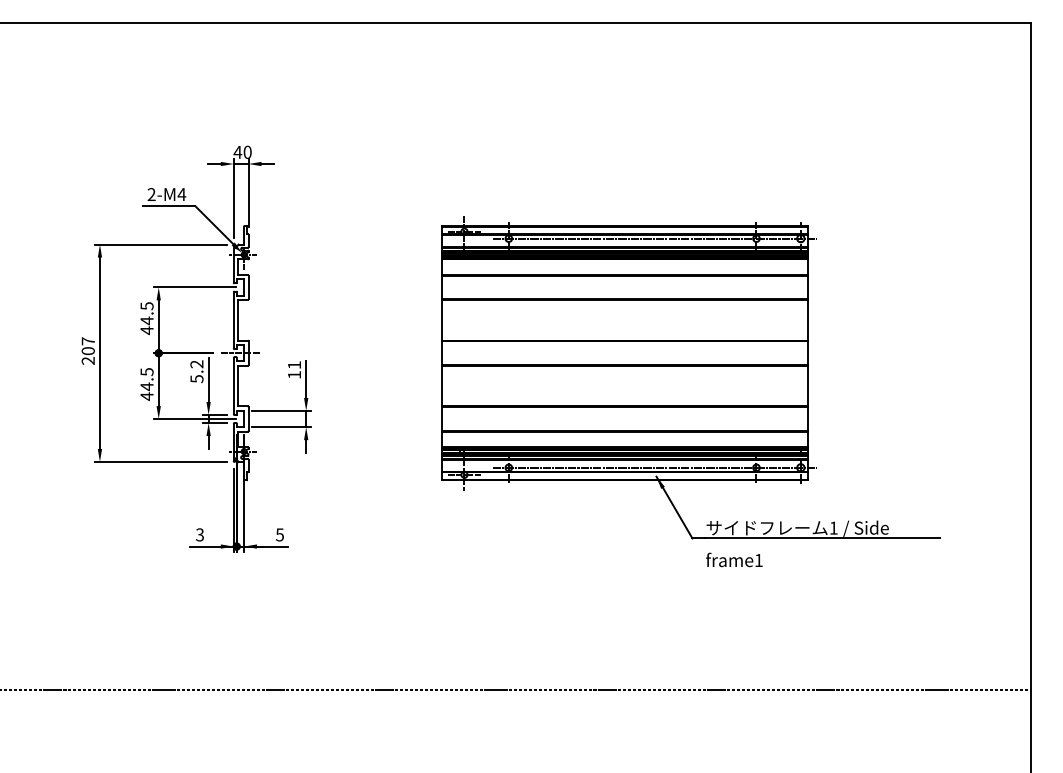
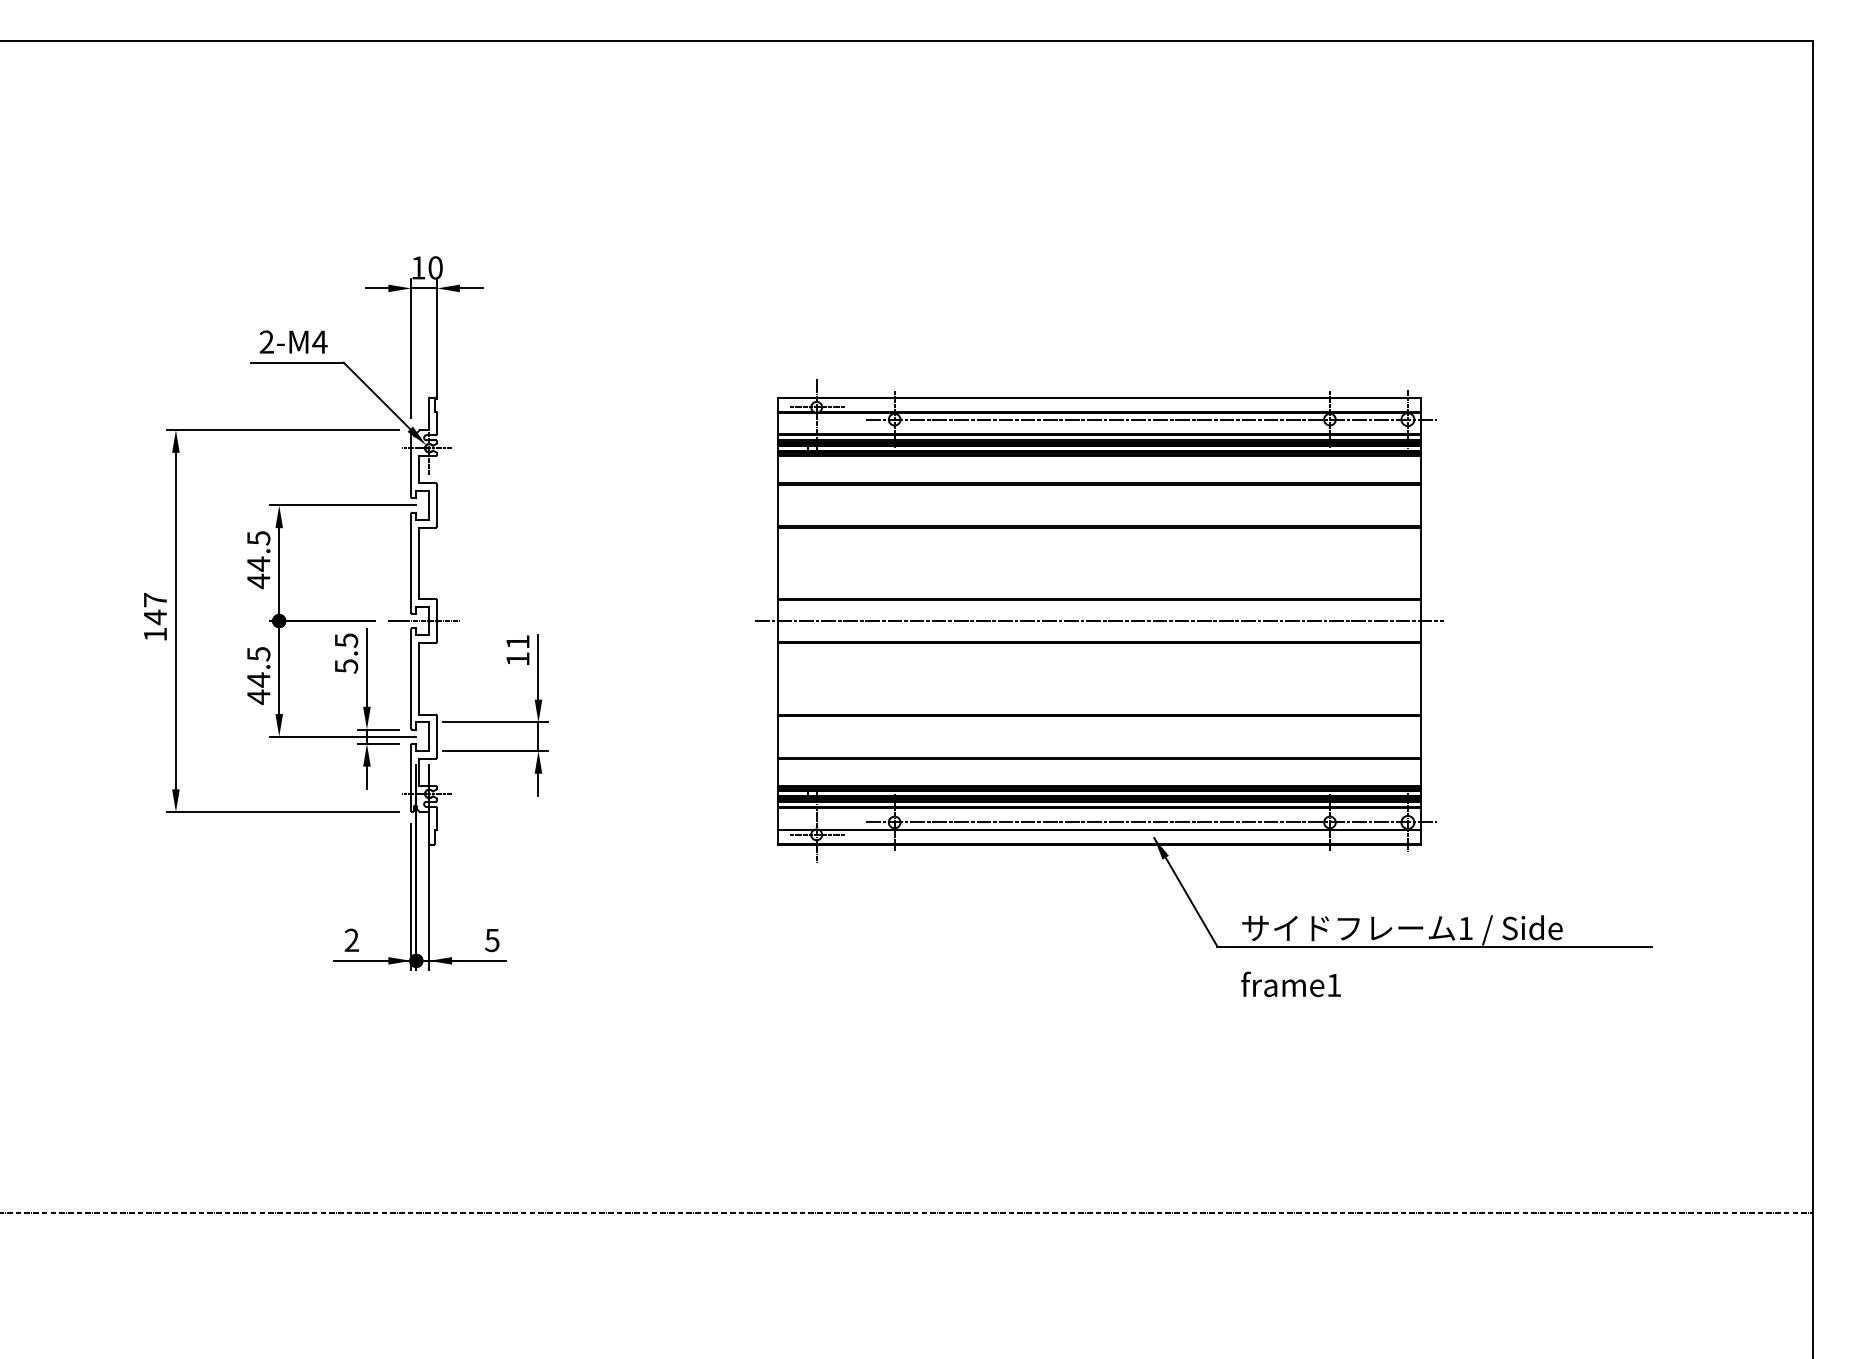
text: (237, 152) -> (417, 268), 40 -> 10
line: (625, 353) -> (1099, 621), added
text: (87, 355) -> (154, 625), 207 -> 147
text: (196, 364) -> (345, 640), 5.2 -> 5.5
text: (200, 535) -> (352, 941), 3 -> 2

